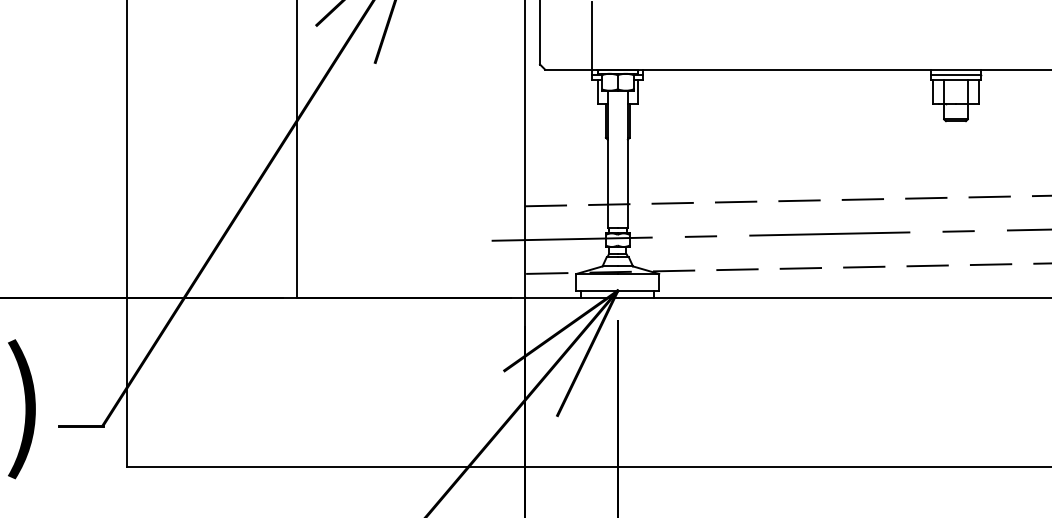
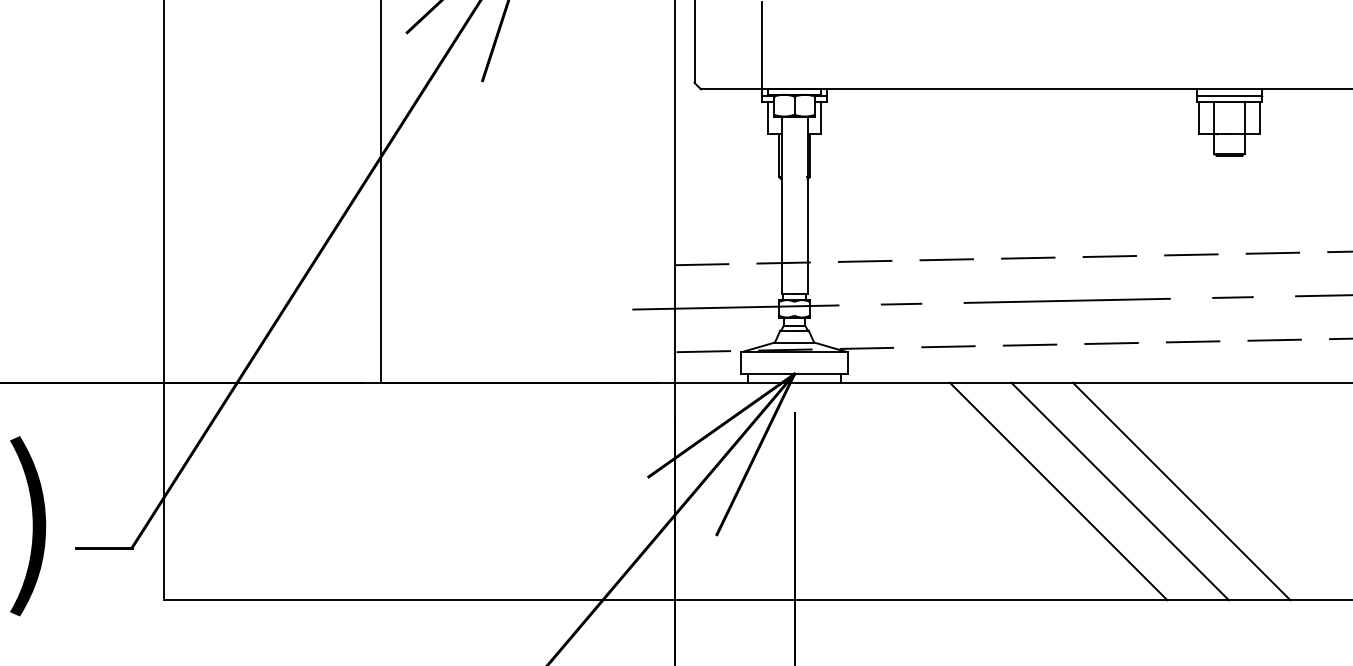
line: (822, 381) -> (1057, 490), added
line: (870, 381) -> (1119, 490), added
line: (918, 381) -> (1181, 490), added

